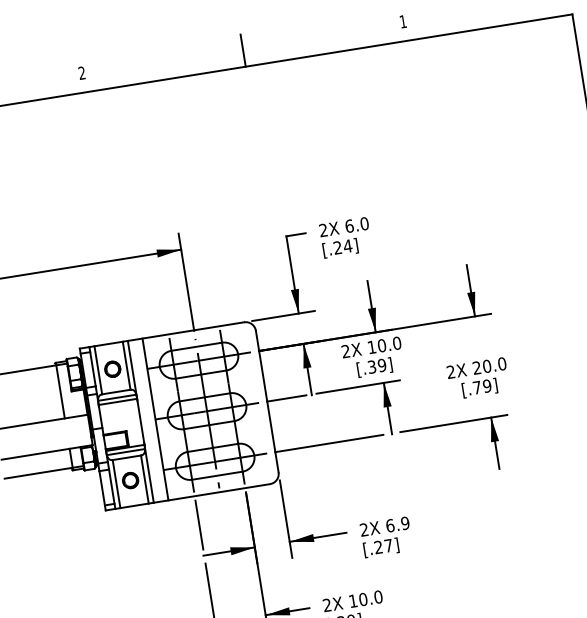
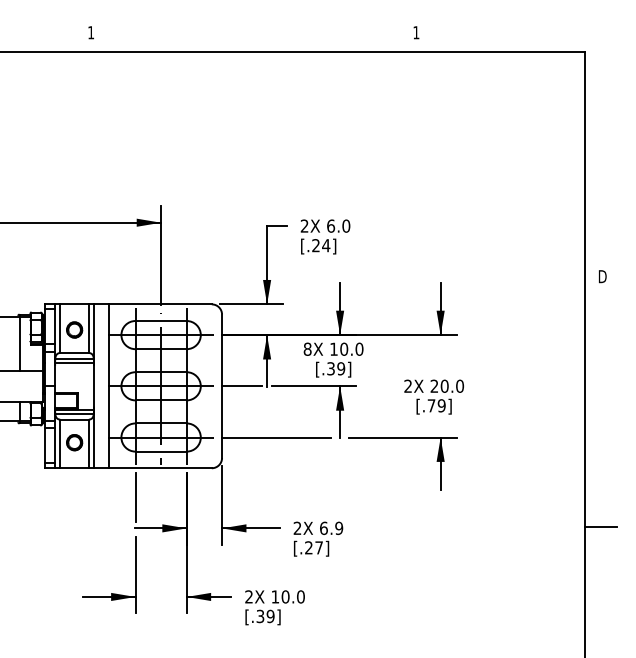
line: (242, 50) -> (253, 35), removed
text: (81, 73) -> (90, 32), 2 -> 1
text: (345, 350) -> (307, 348), 2X -> 8X

